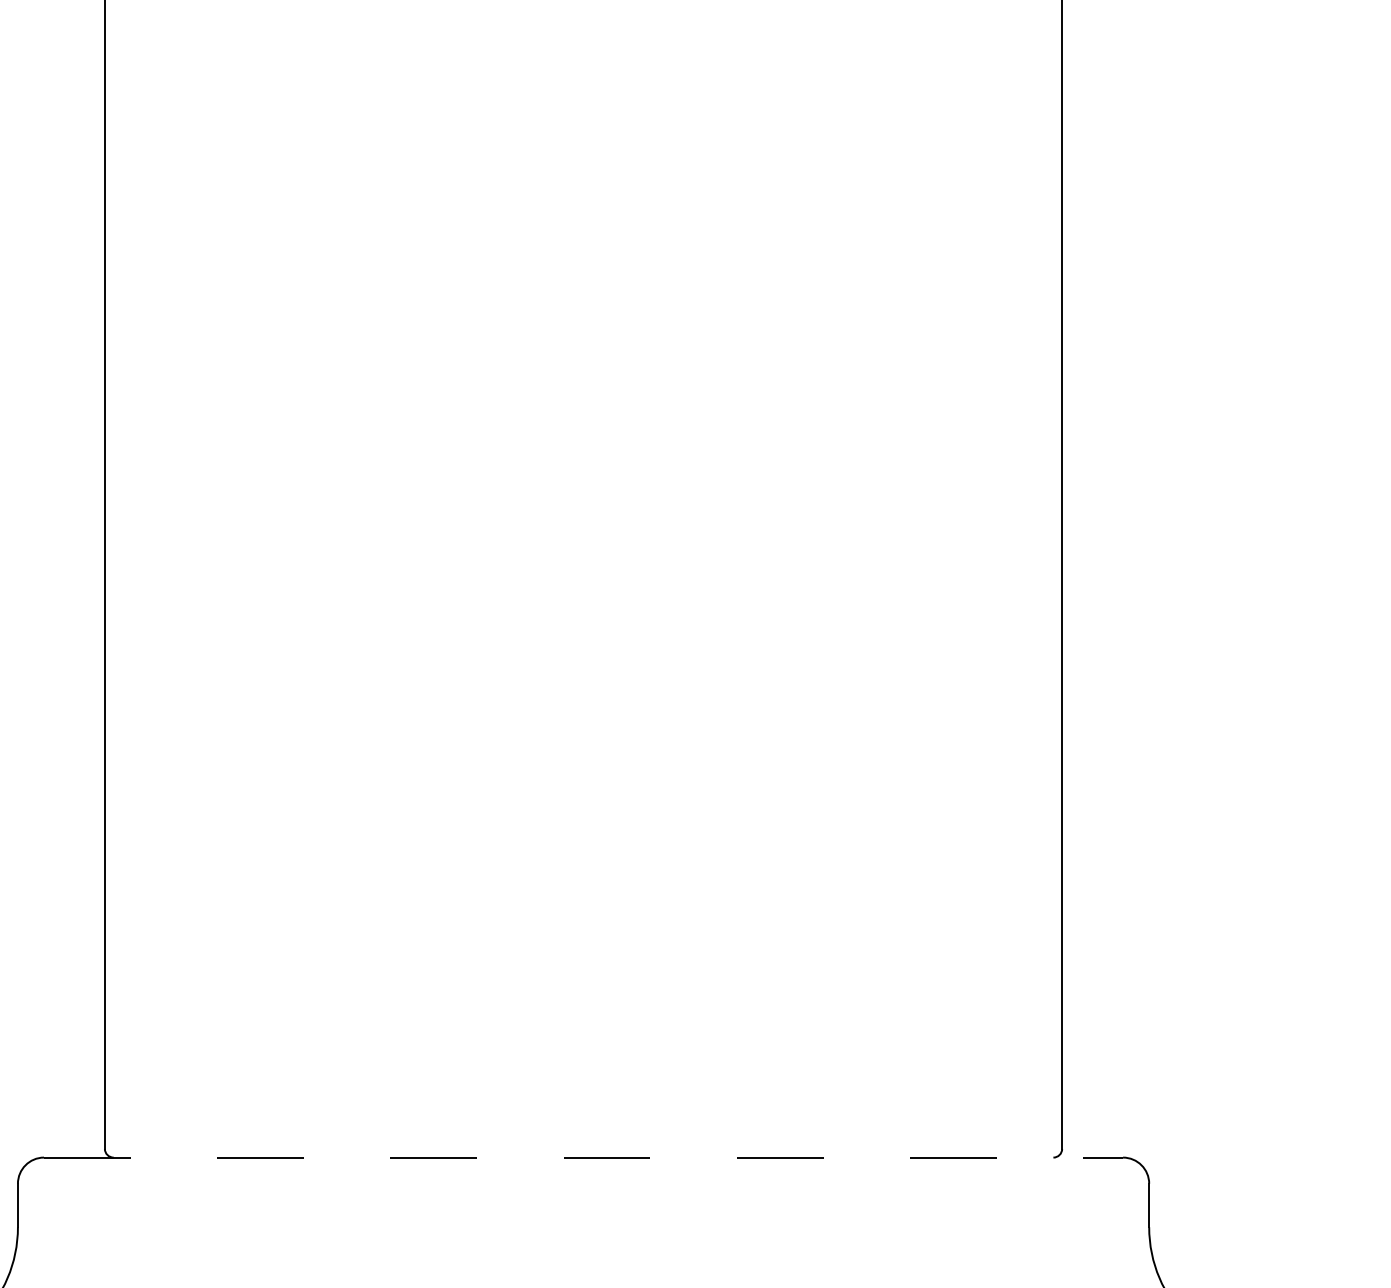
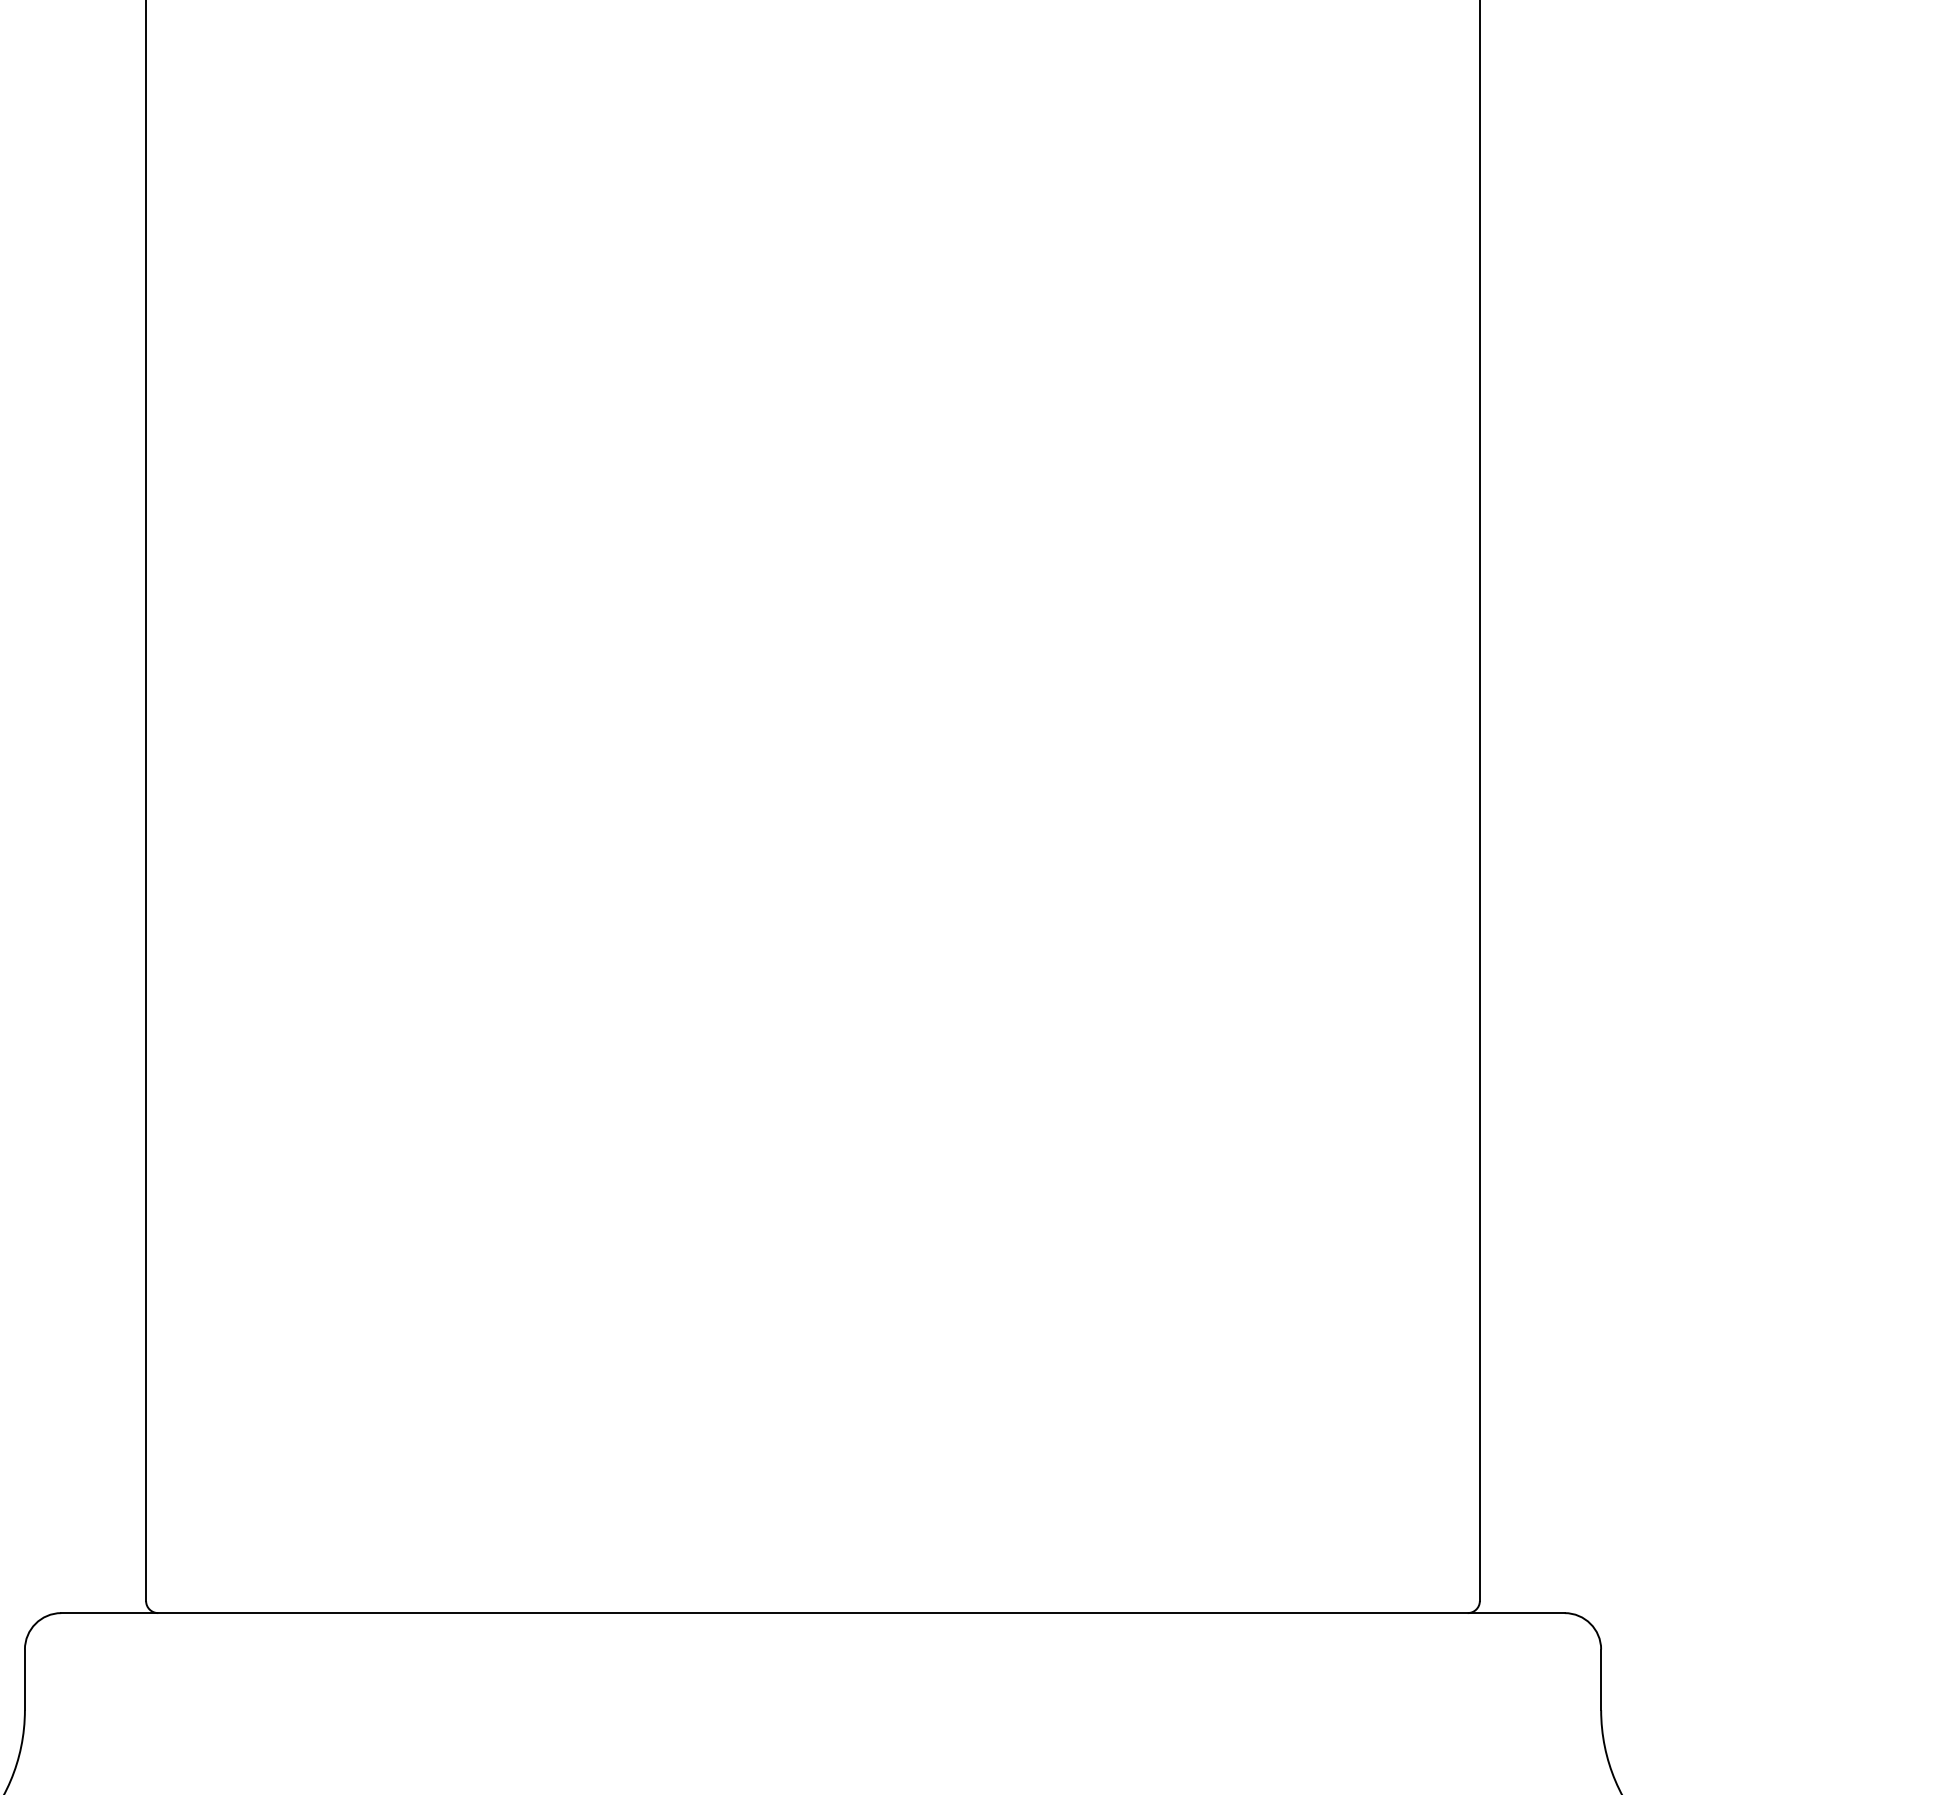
line: (583, 1157) -> (812, 1613), dashed -> solid

